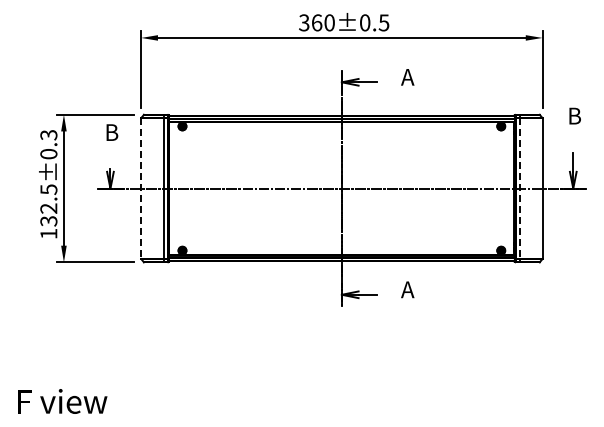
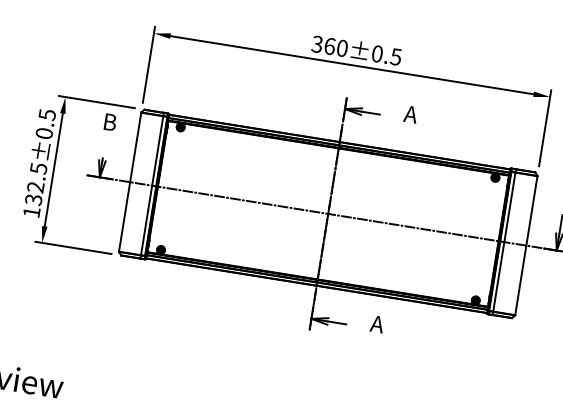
text: (48, 134) -> (47, 114), 132.5±0.3 -> 132.5±0.5
line: (141, 189) -> (130, 183), dashed -> solid
line: (520, 189) -> (504, 243), dashed -> solid

